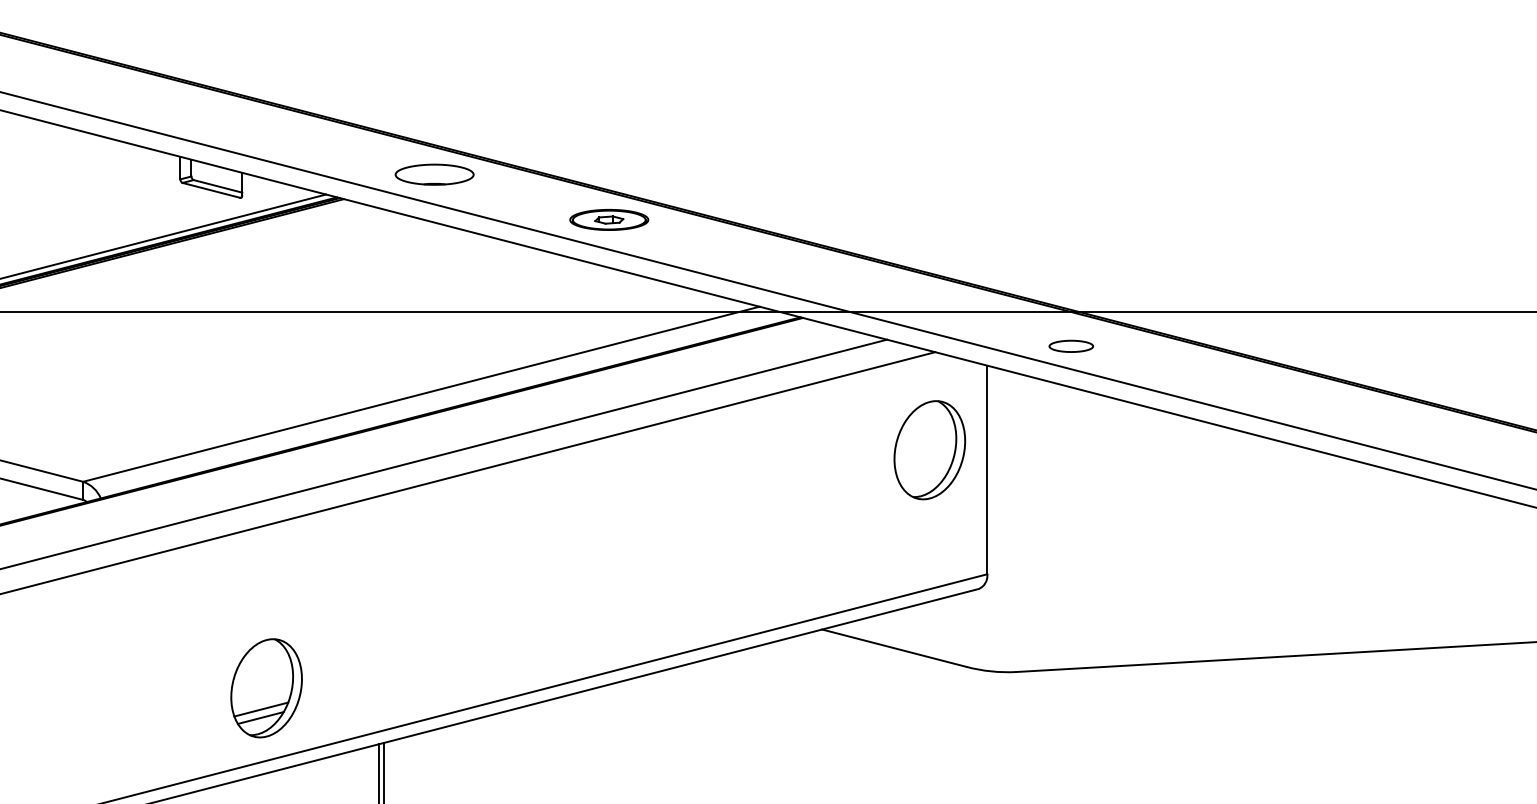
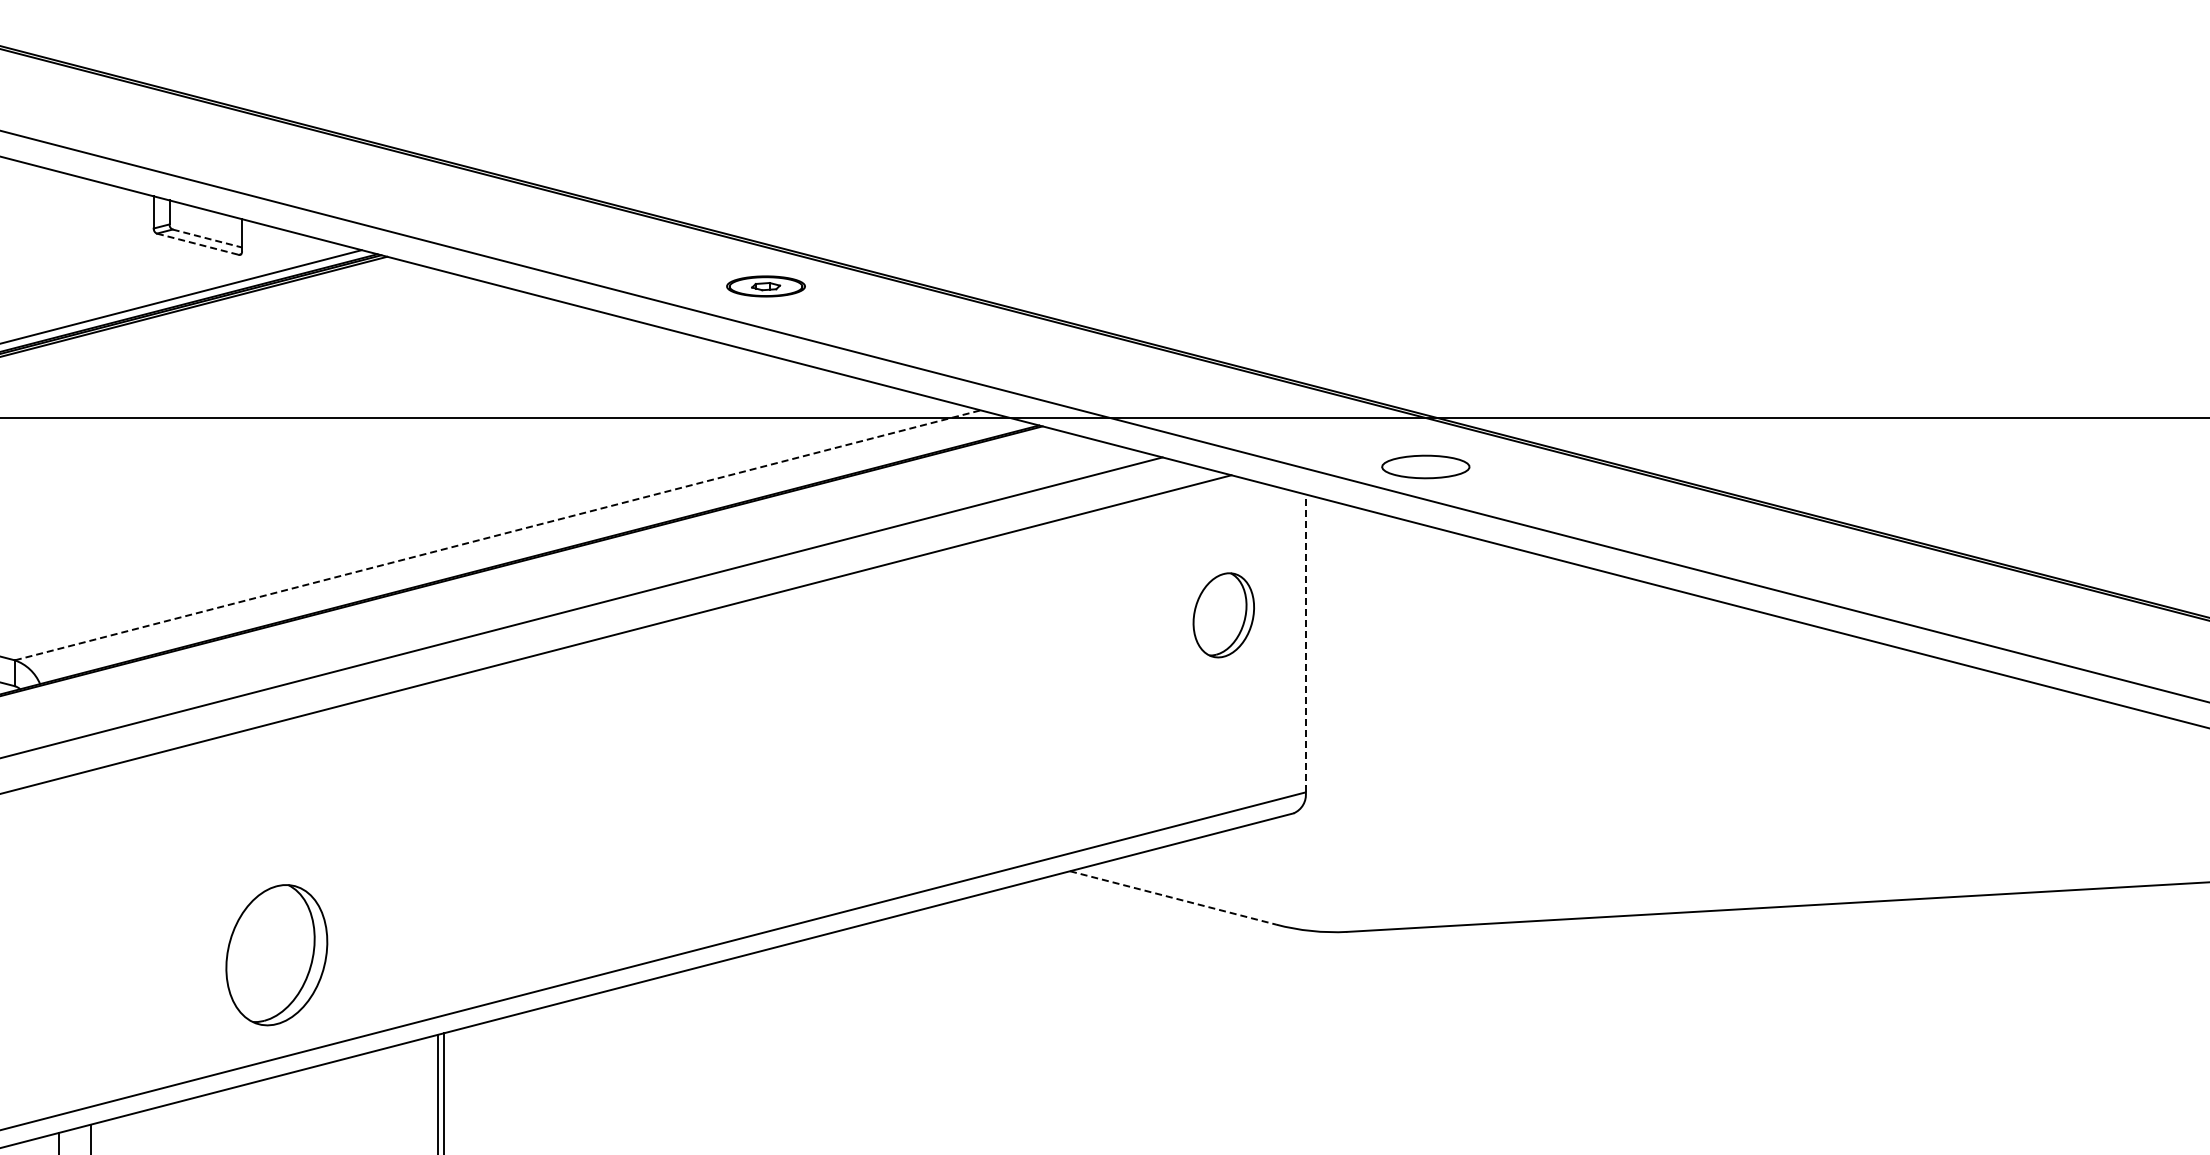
part: (434, 174) -> (516, 221), removed
line: (218, 186) -> (207, 238), solid -> dashed
line: (211, 190) -> (198, 244), solid -> dashed
part: (608, 219) -> (765, 286), size x0.7
part: (1071, 346) -> (1425, 466), size x1.4
line: (421, 394) -> (497, 535), solid -> dashed
part: (929, 450) -> (1223, 615), size x0.6
line: (987, 470) -> (1305, 643), solid -> dashed
line: (894, 648) -> (1173, 898), solid -> dashed
line: (260, 709) -> (268, 985), removed
line: (260, 717) -> (268, 997), removed

